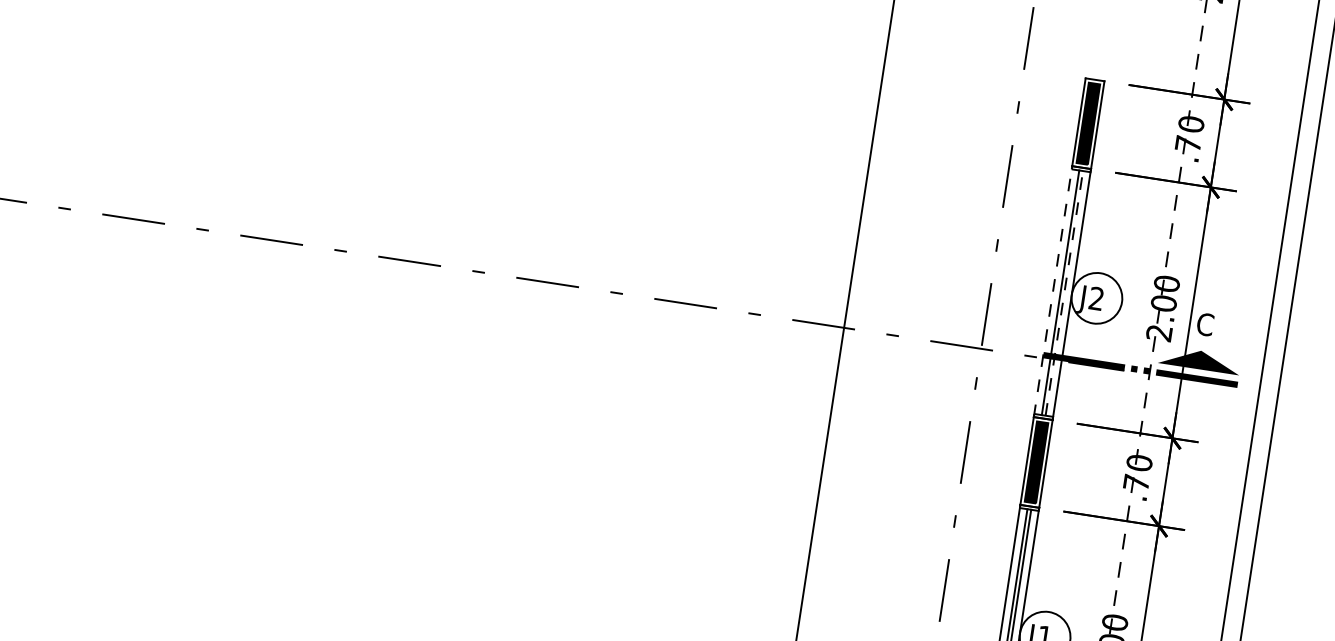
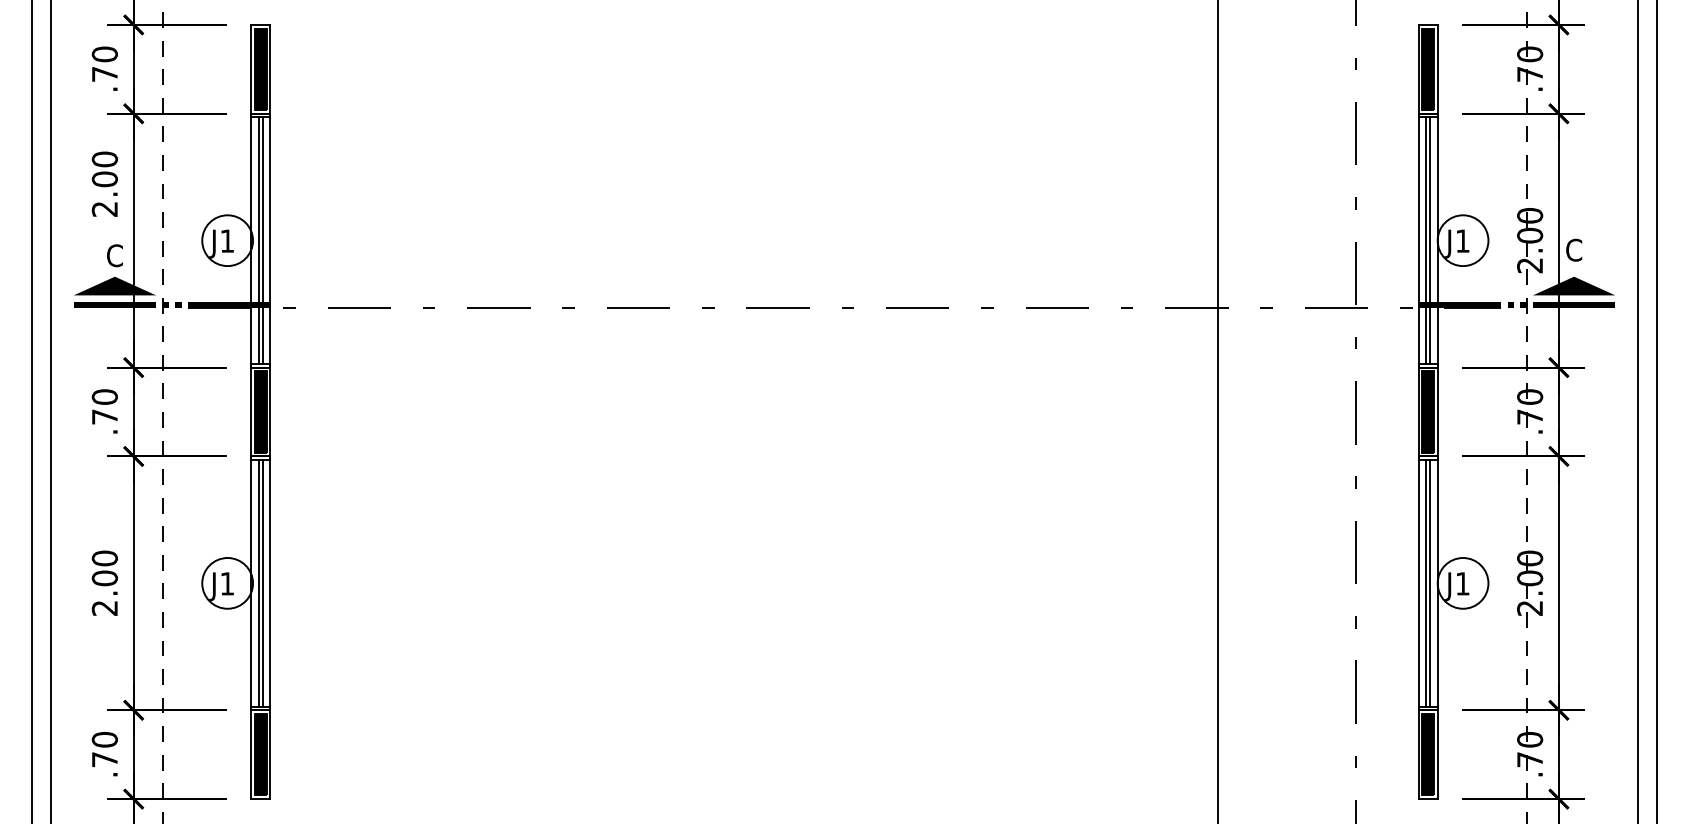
line: (1052, 291) -> (1418, 240), dashed -> solid
line: (1064, 293) -> (1430, 240), dashed -> solid
text: (1096, 298) -> (1462, 240), J2 -> J1

